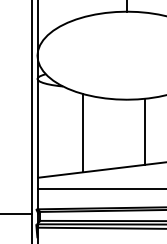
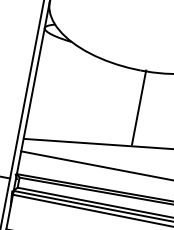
line: (144, 131) -> (138, 107), moved
line: (83, 133) -> (84, 99), removed

